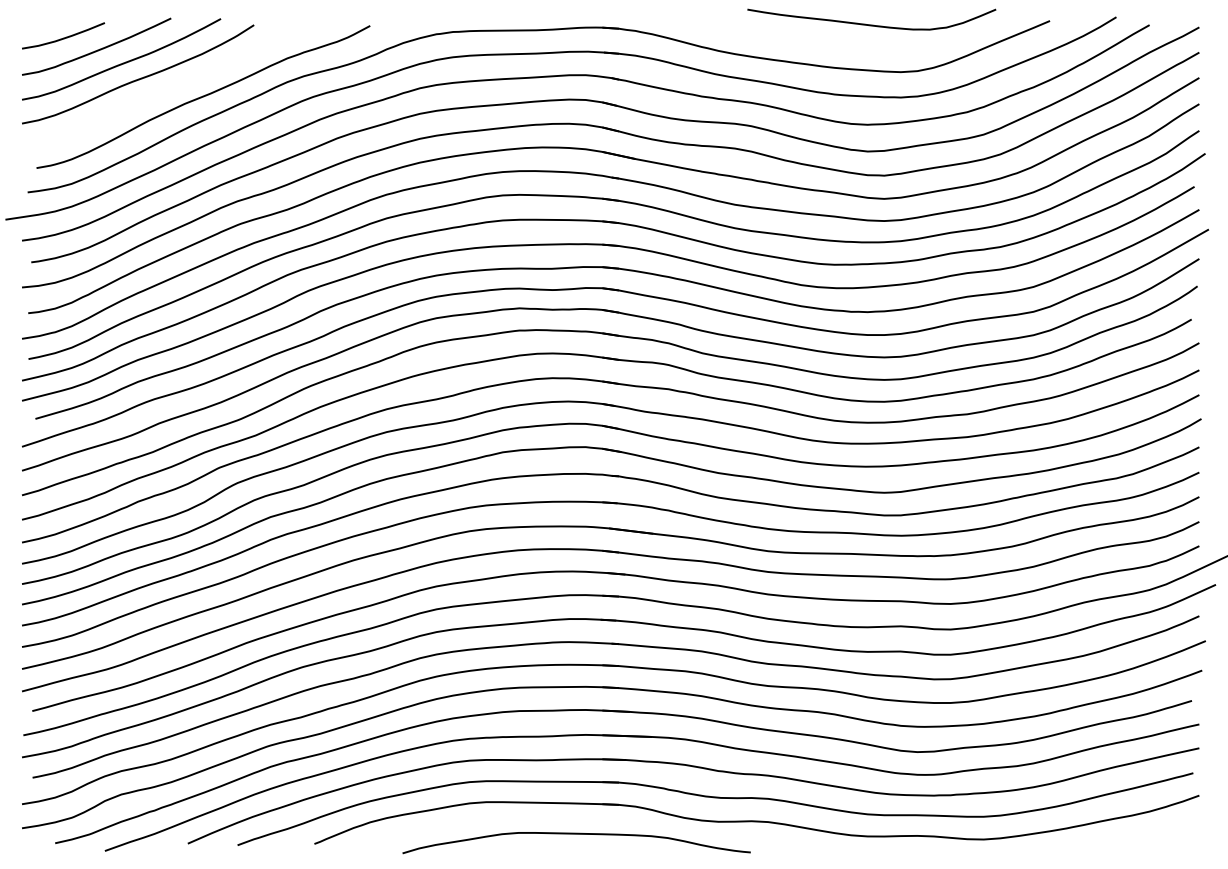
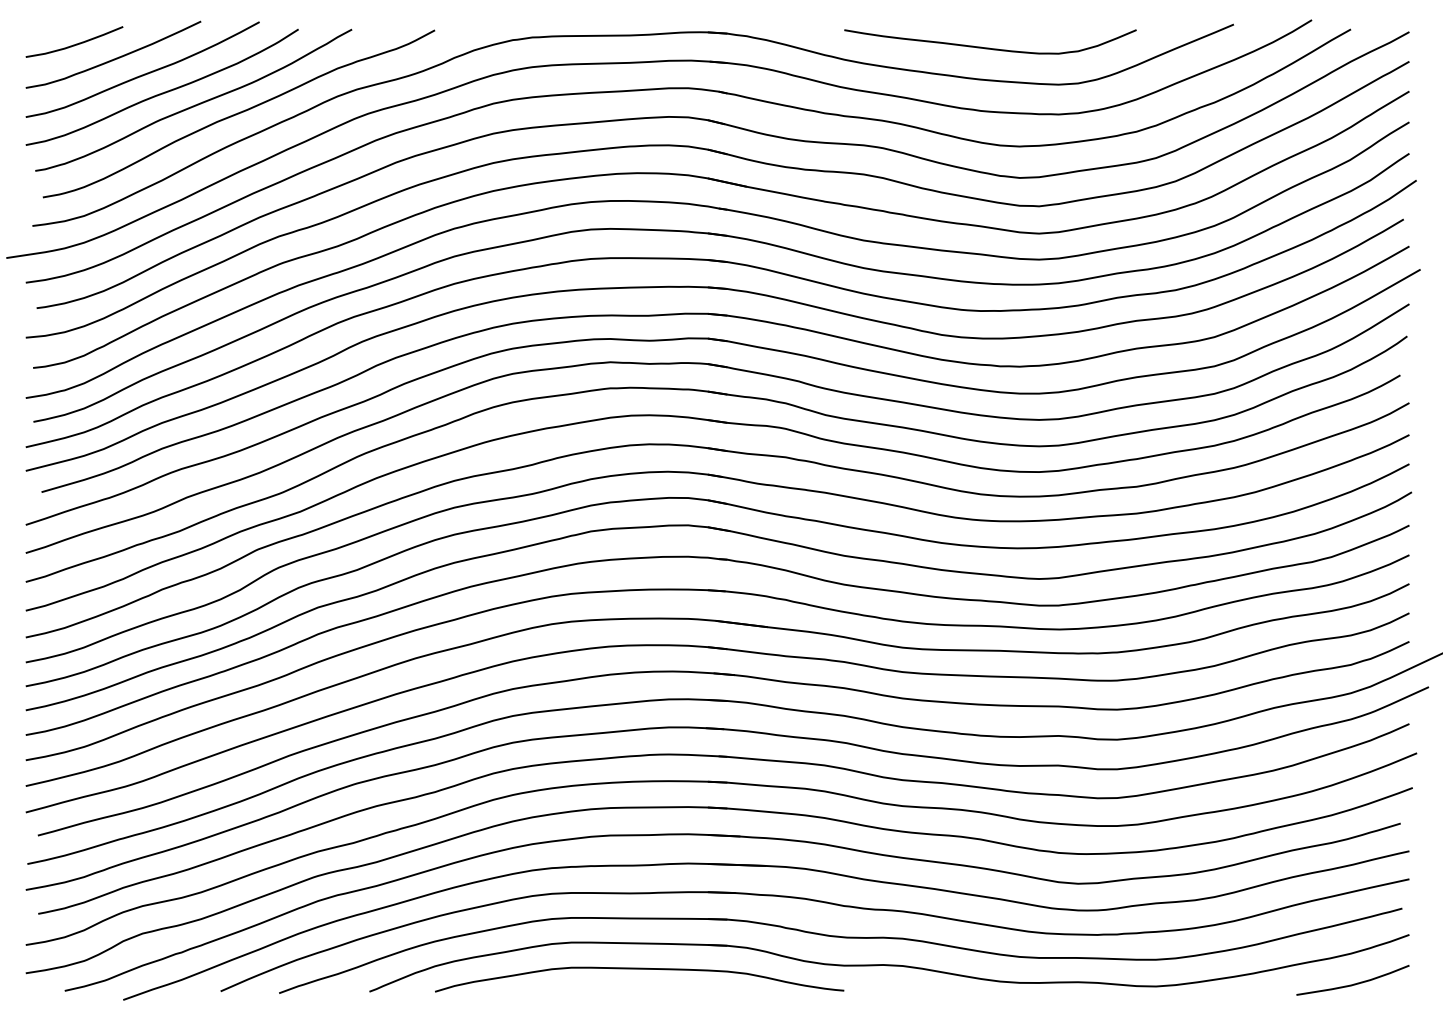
curve: (870, 24) -> (989, 47), moved
curve: (166, 89) -> (195, 104), added
curve: (576, 834) -> (639, 969), moved
curve: (1151, 836) -> (1353, 983), added

